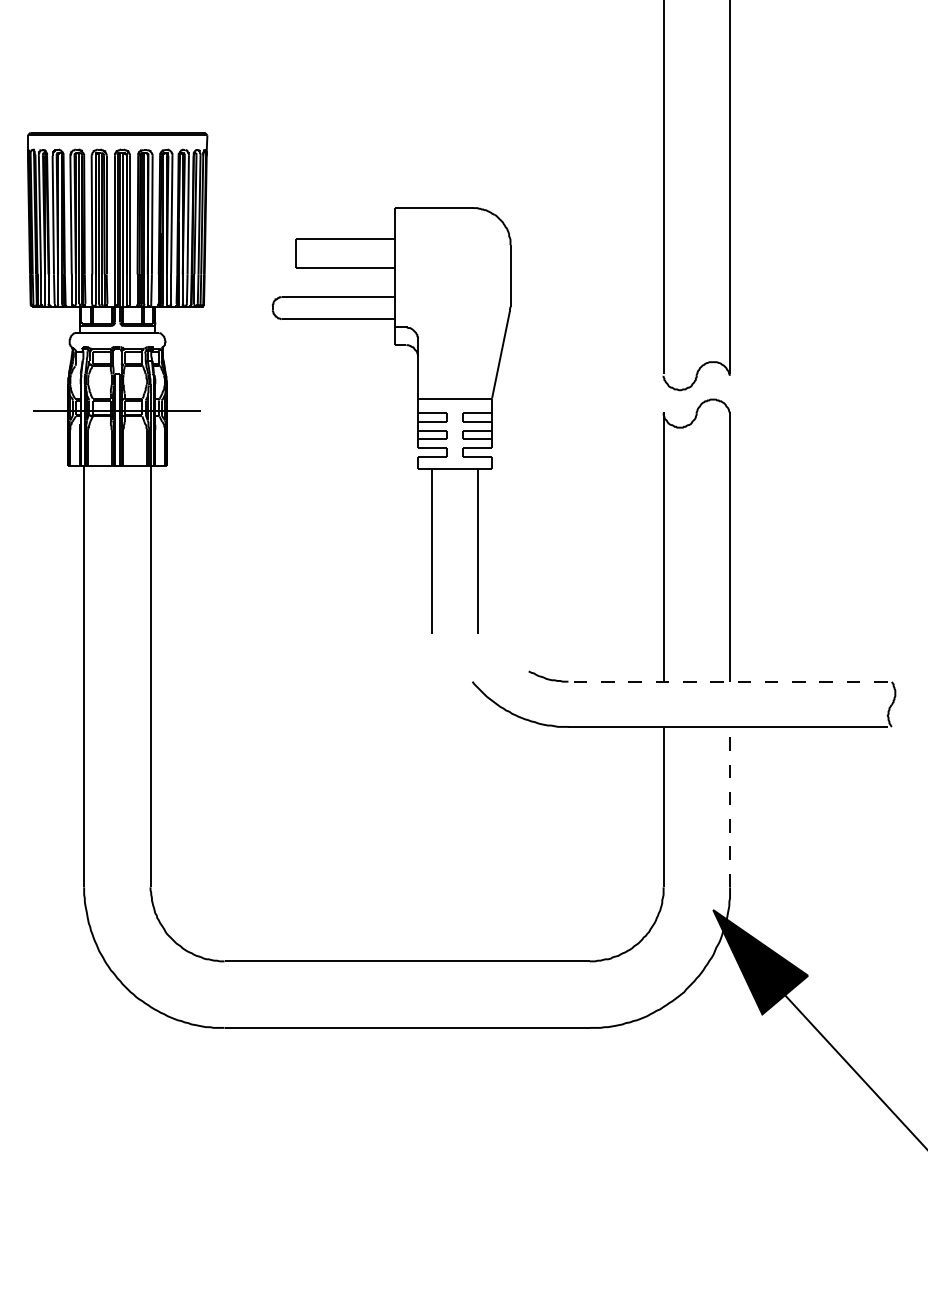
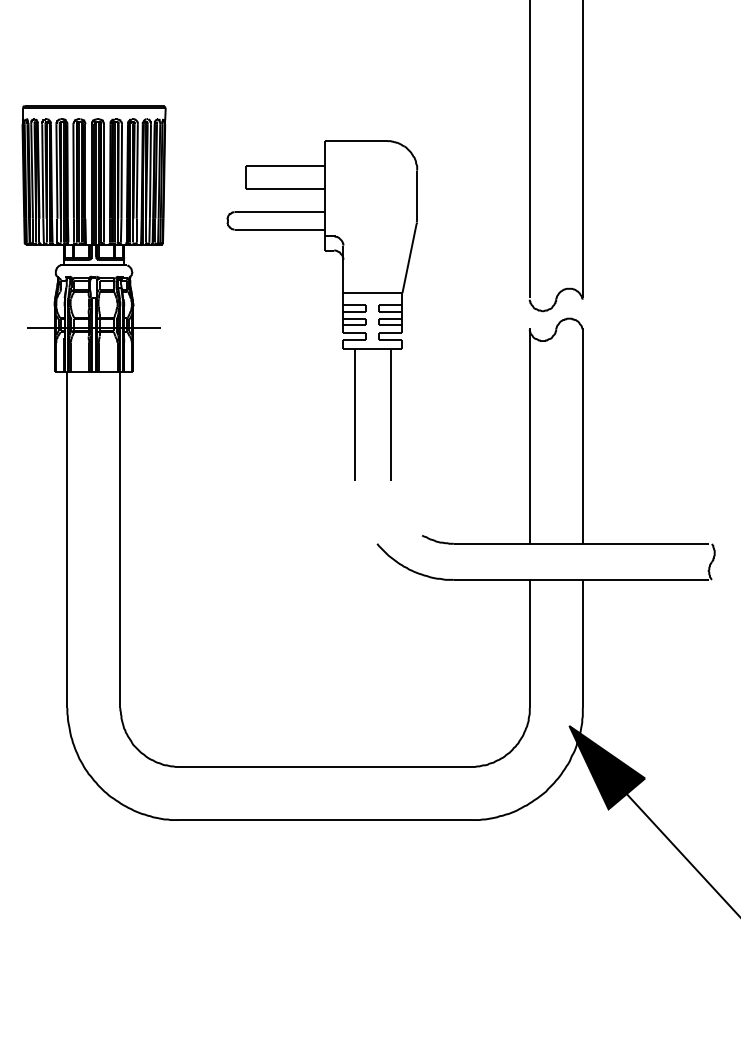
part: (417, 420) -> (342, 310), moved
line: (728, 681) -> (581, 543), dashed -> solid
line: (730, 806) -> (583, 643), dashed -> solid

